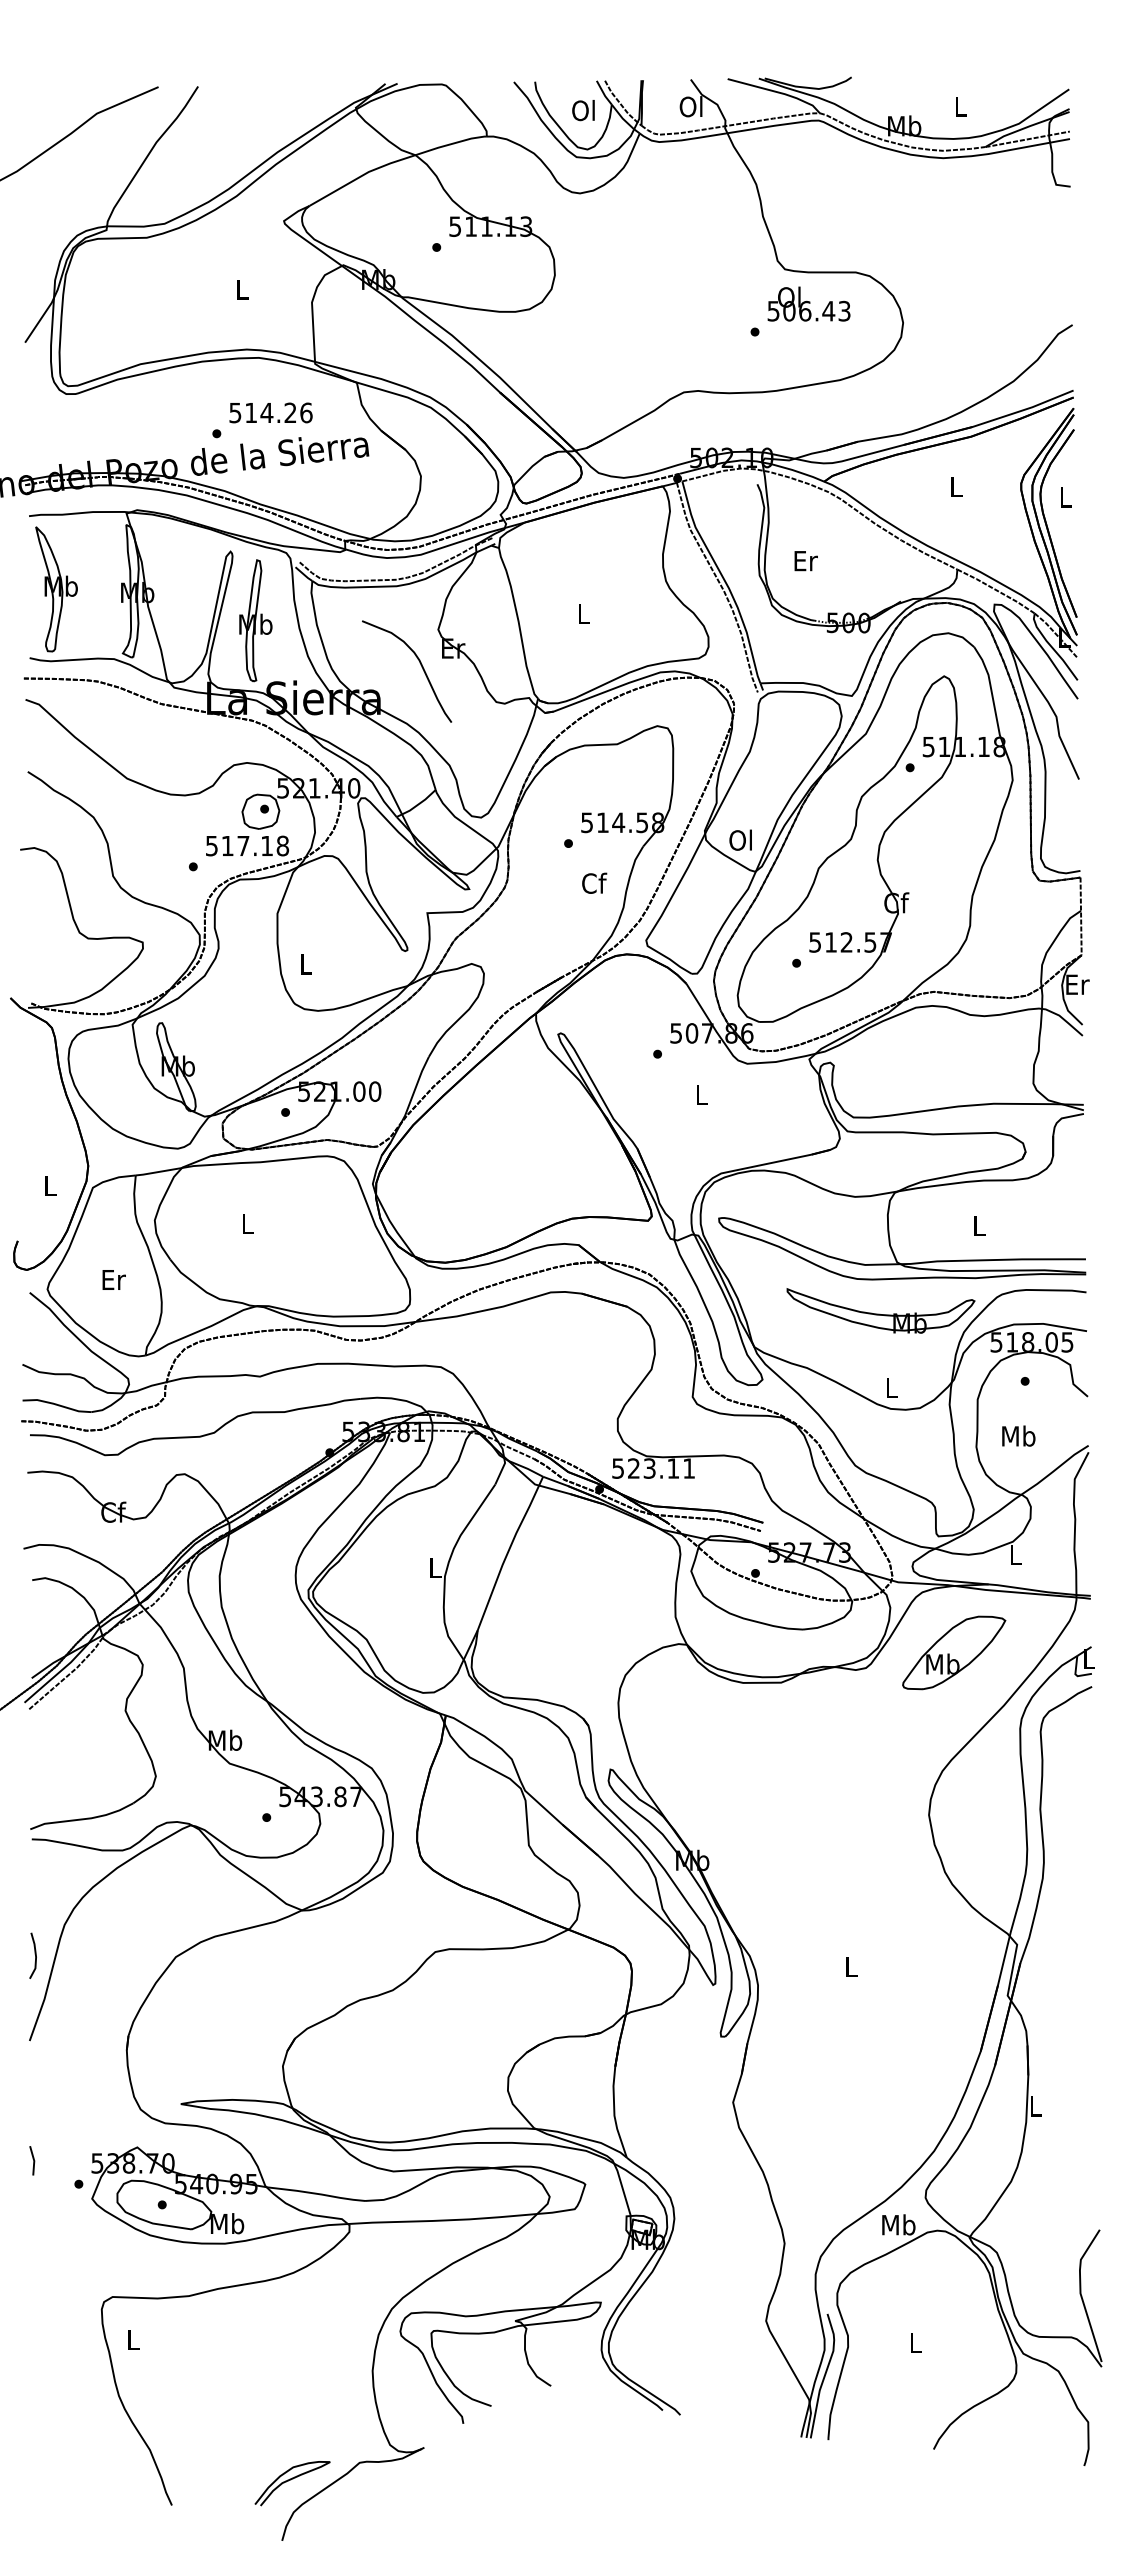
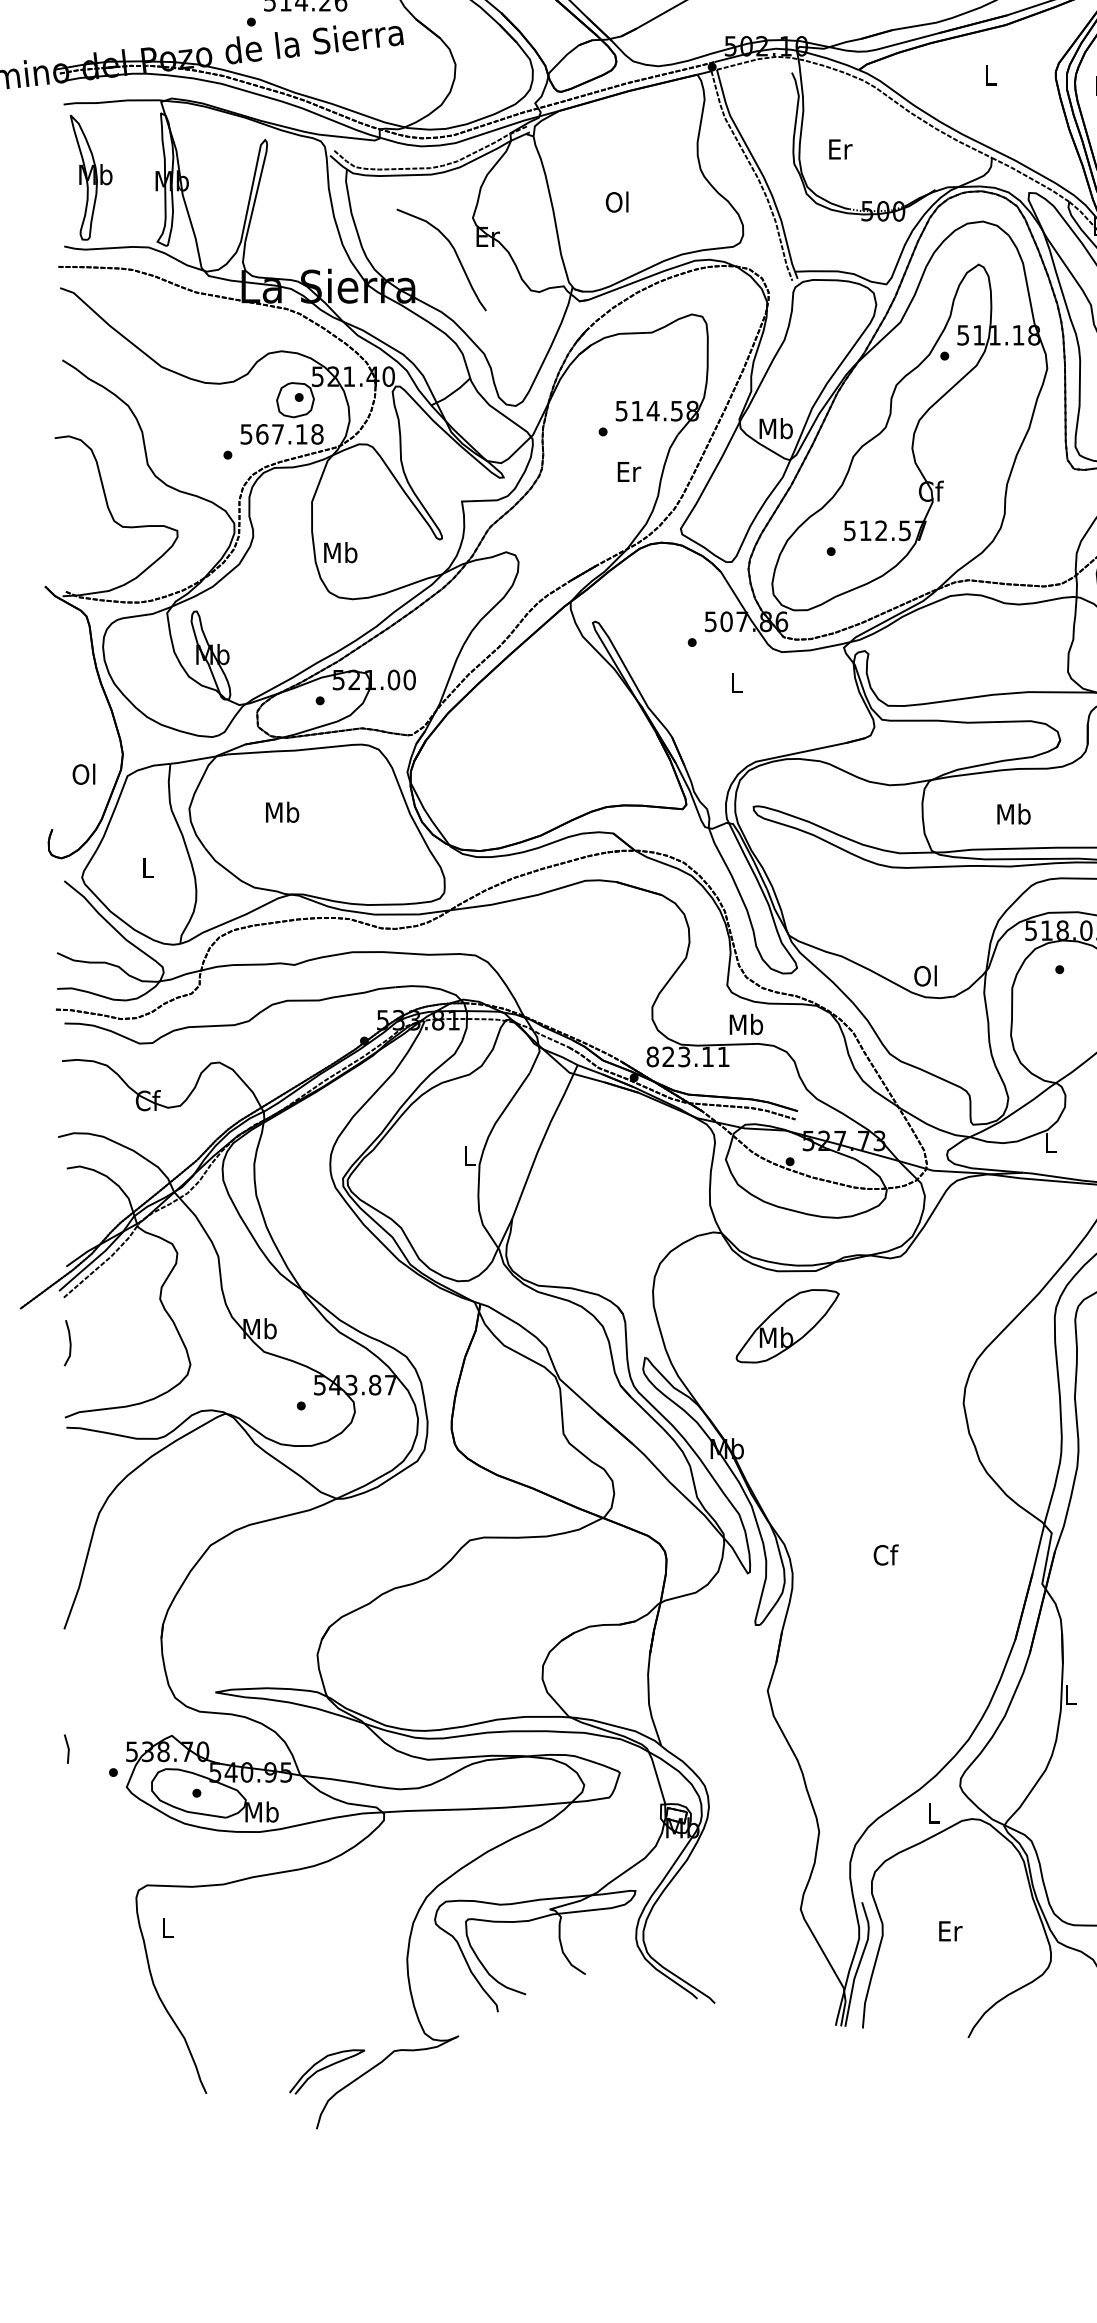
text: (582, 613) -> (617, 201), L -> Ol
part: (255, 620) -> (290, 208), removed
text: (741, 839) -> (776, 427), Ol -> Mb
text: (227, 845) -> (262, 433), 517.18 -> 567.18
text: (594, 882) -> (629, 470), Cf -> Er
text: (305, 963) -> (340, 551), L -> Mb
text: (49, 1185) -> (84, 773), L -> Ol
text: (247, 1223) -> (282, 811), L -> Mb
text: (979, 1225) -> (1014, 813), L -> Mb
text: (113, 1279) -> (148, 867), Er -> L
part: (880, 1310) -> (915, 898), removed
text: (890, 1387) -> (925, 975), L -> Ol
text: (1018, 1435) -> (746, 1023), moved
text: (618, 1468) -> (653, 1056), 523.11 -> 823.11
part: (954, 1652) -> (788, 1325), moved
line: (34, 1954) -> (69, 1341), moved
text: (851, 1966) -> (886, 1554), L -> Cf
text: (898, 2224) -> (933, 1812), Mb -> L
text: (915, 2342) -> (950, 1930), L -> Er

